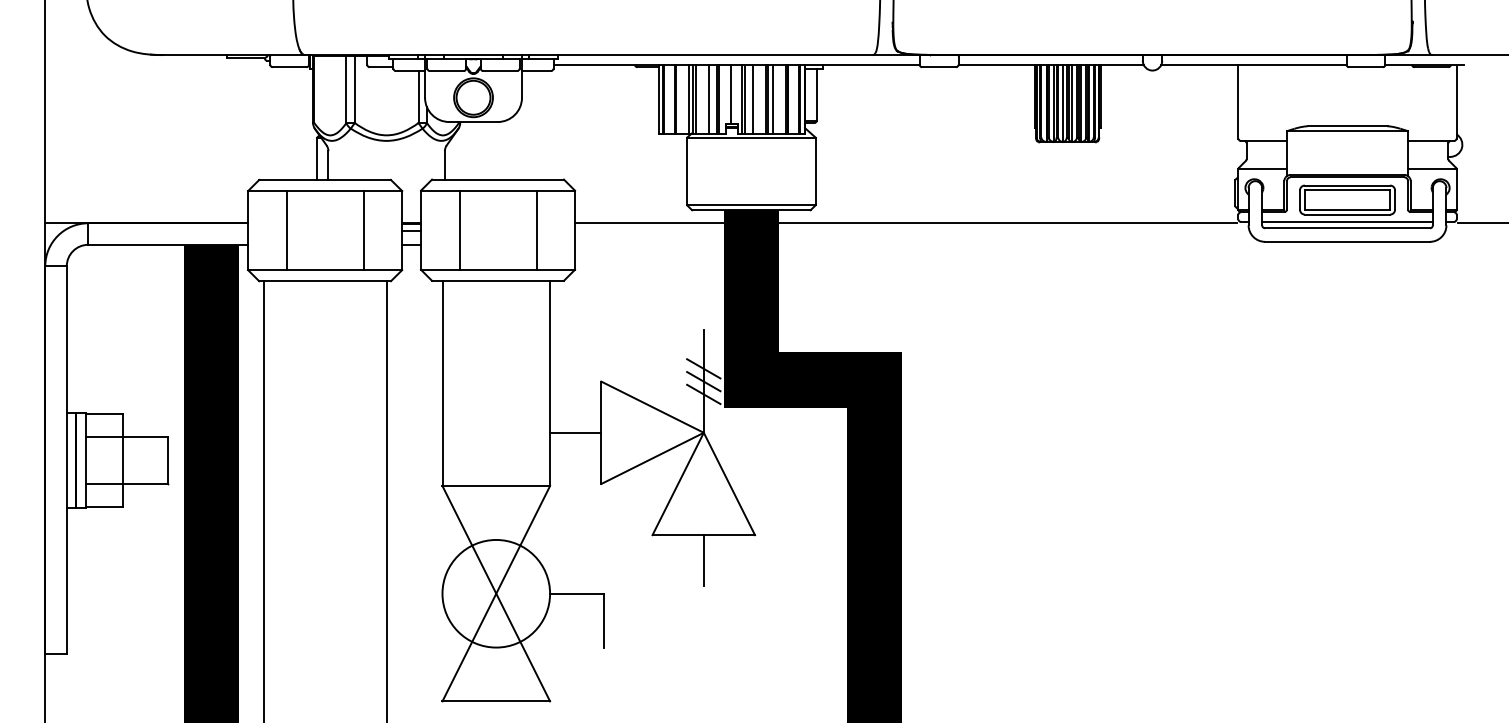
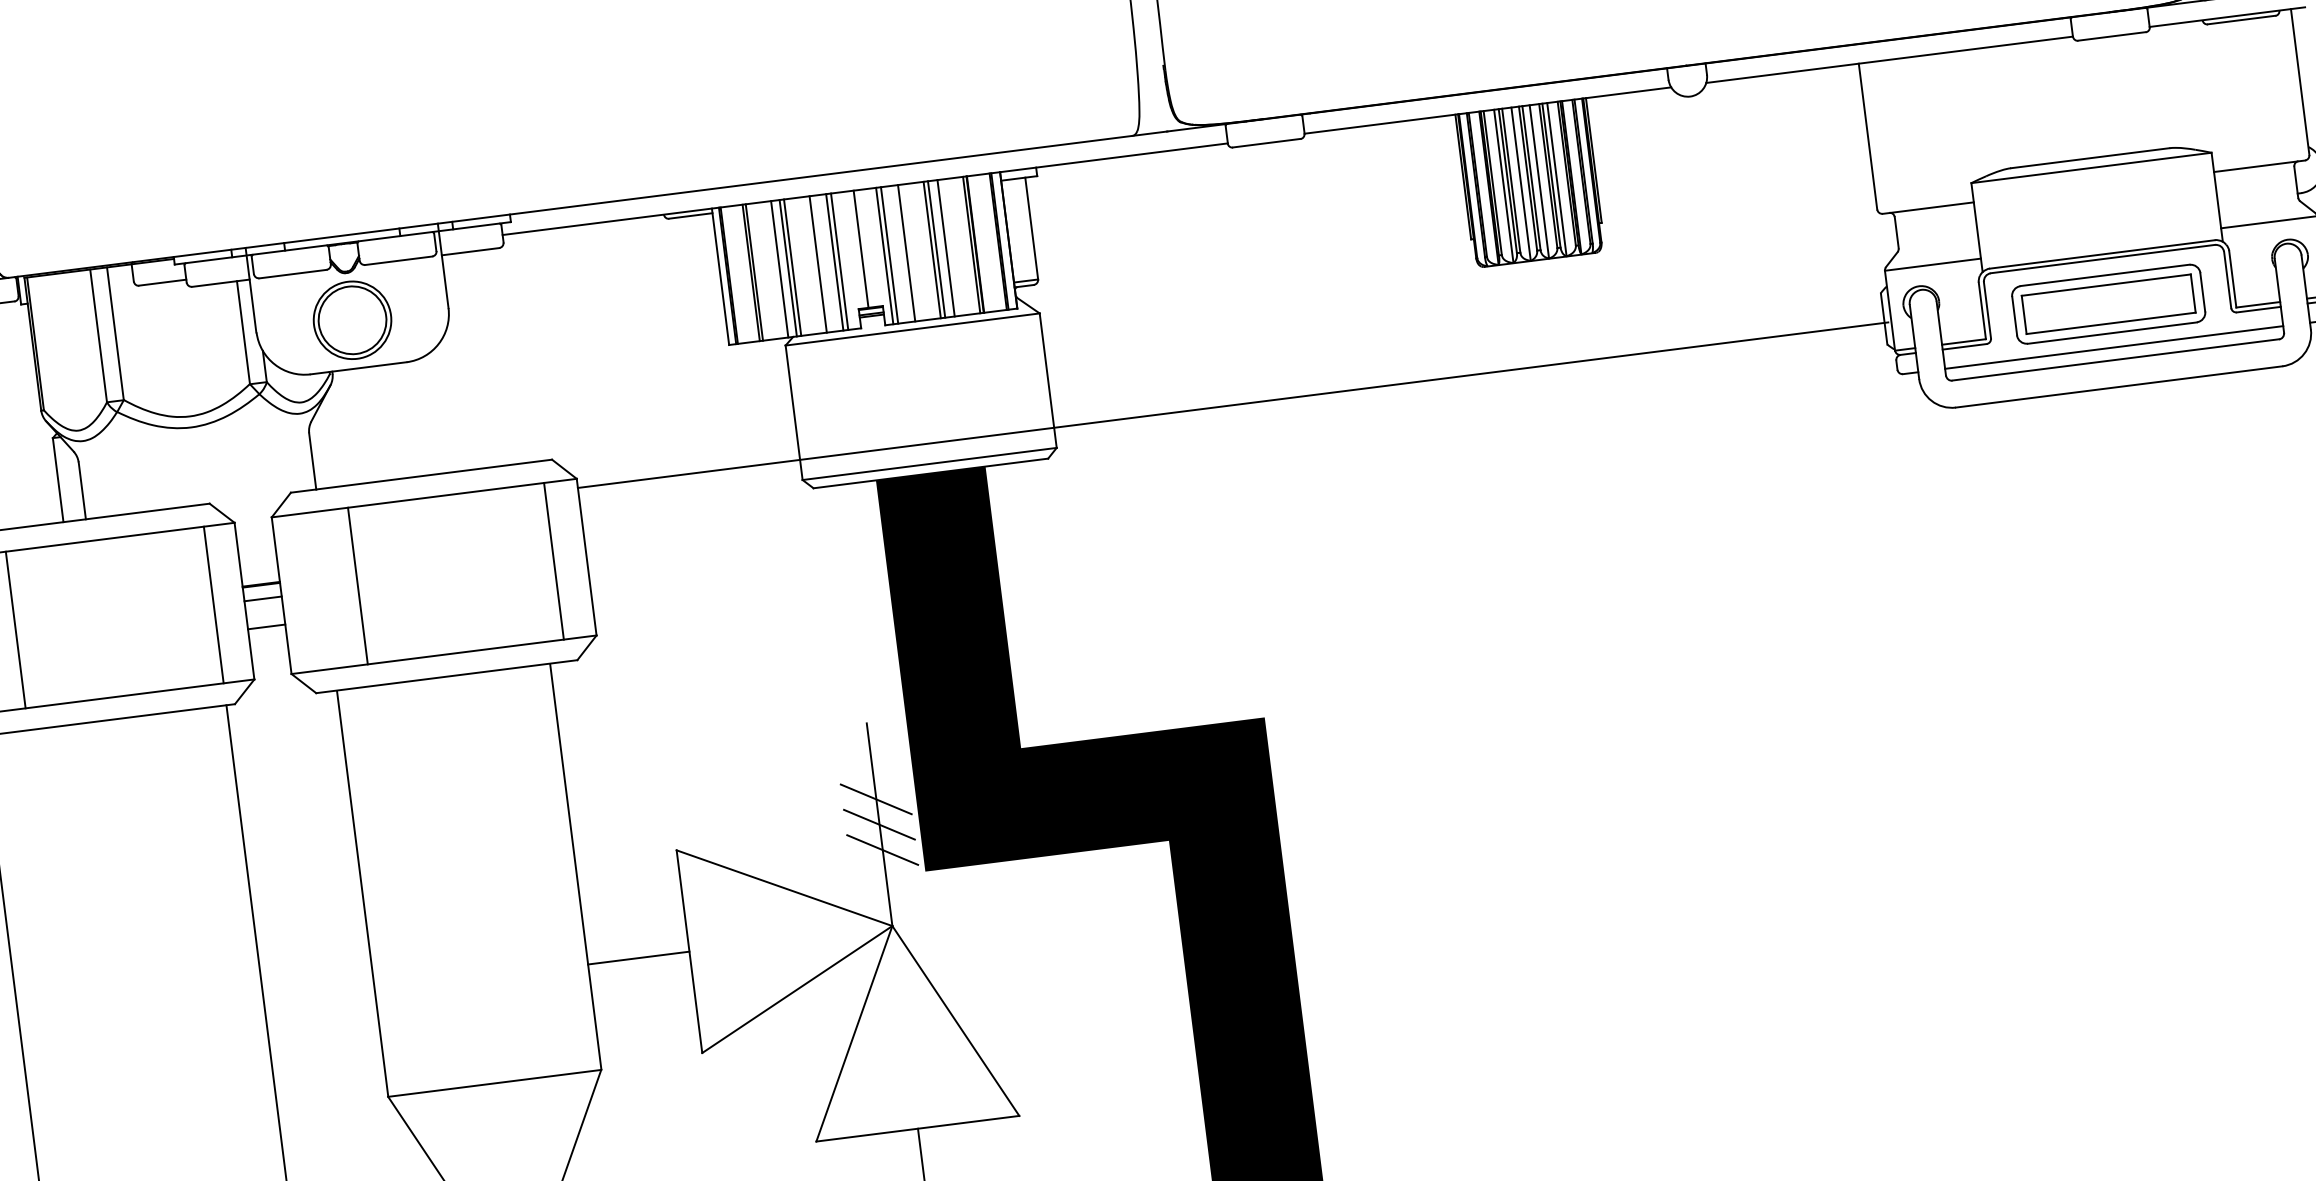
line: (905, 223) -> (1232, 405), moved
line: (536, 229) -> (553, 559), moved
line: (363, 230) -> (213, 604), moved

